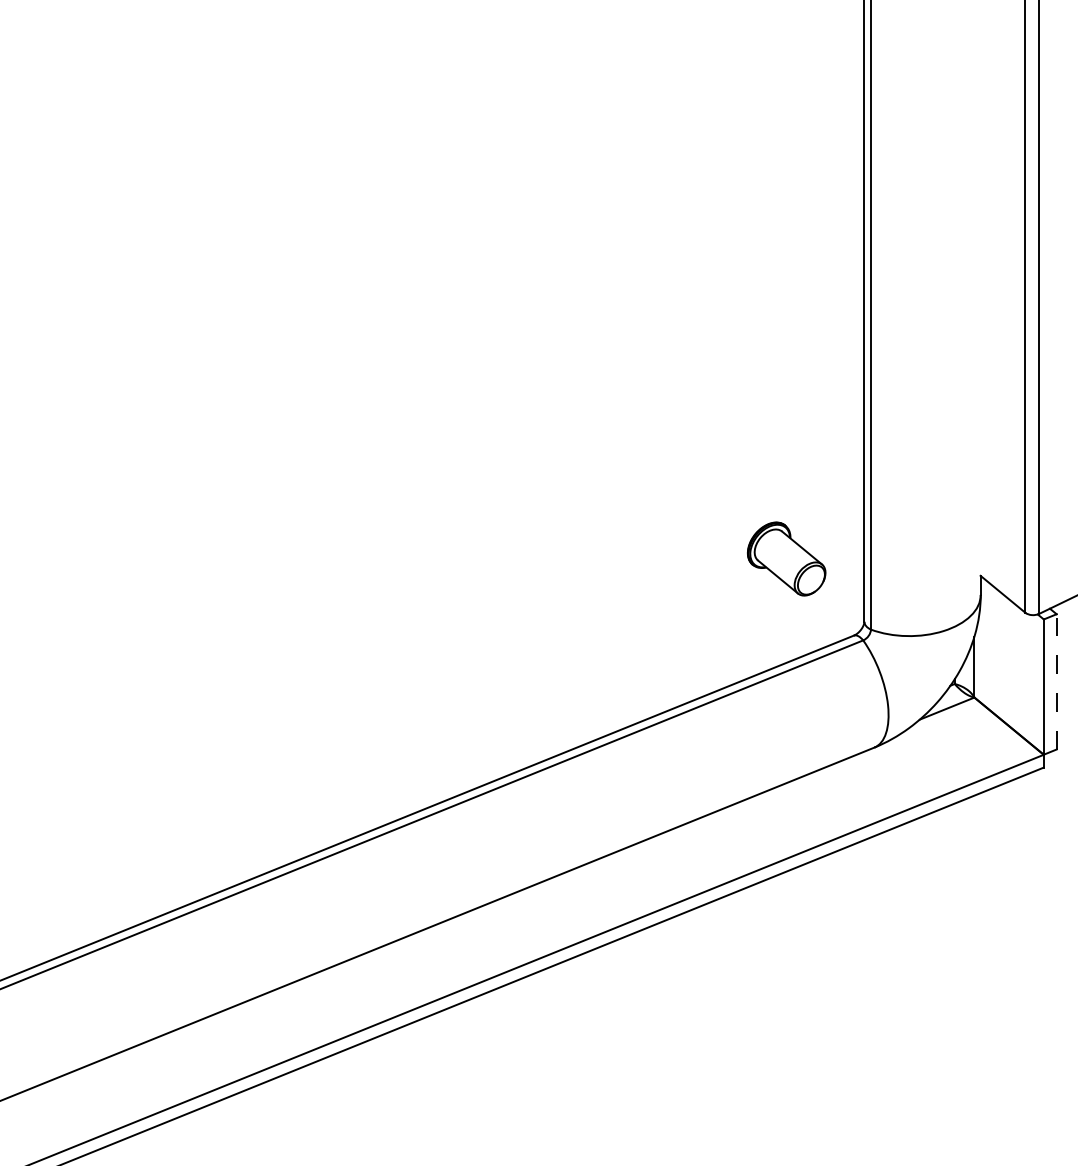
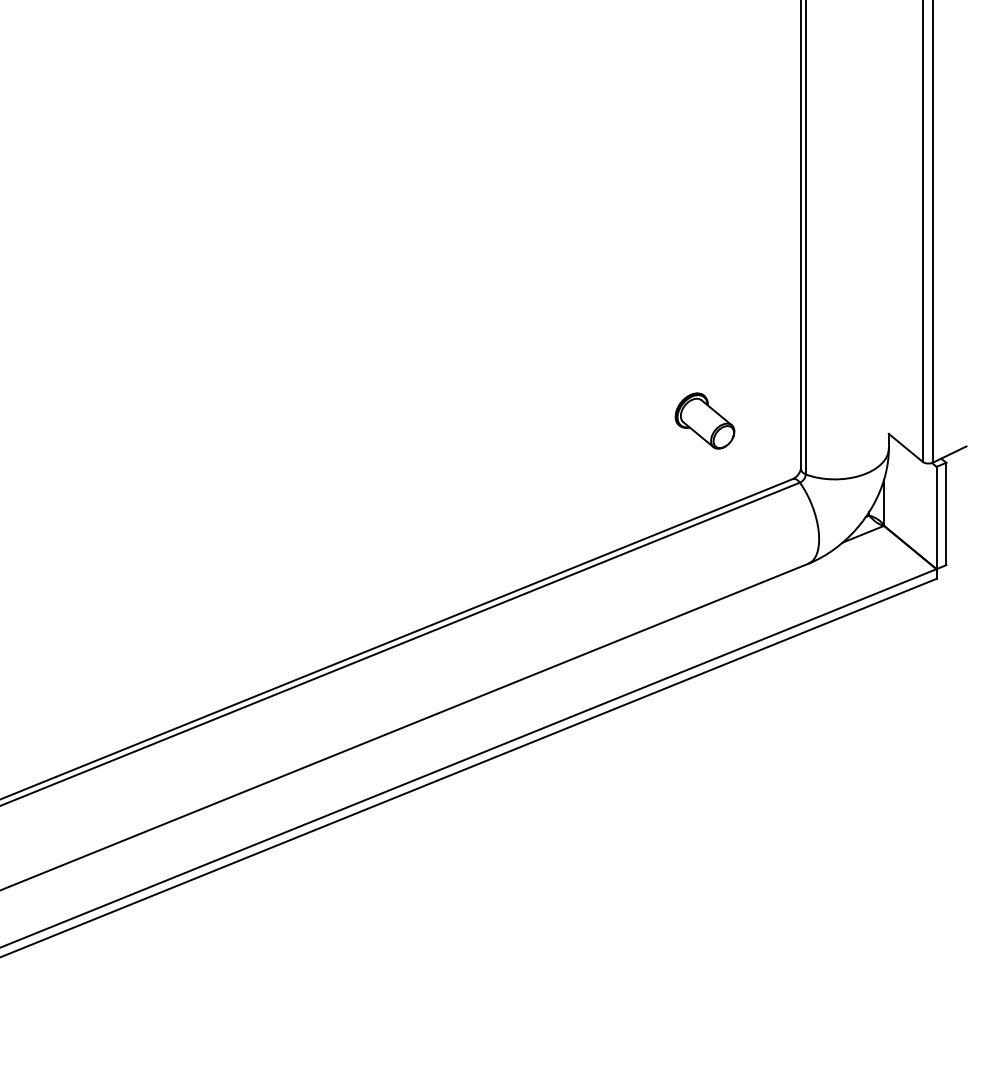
part: (785, 558) -> (704, 420), moved
line: (1056, 681) -> (946, 513), dashed -> solid

